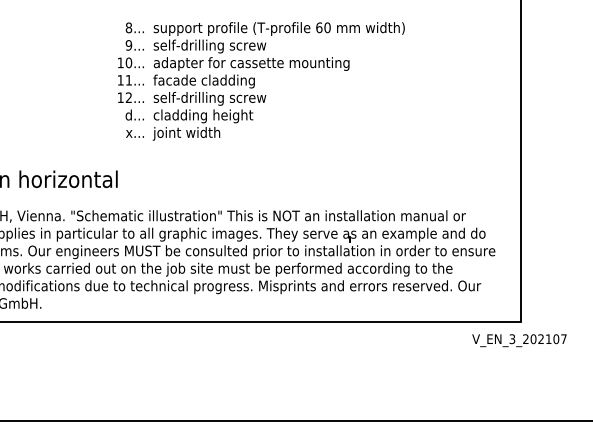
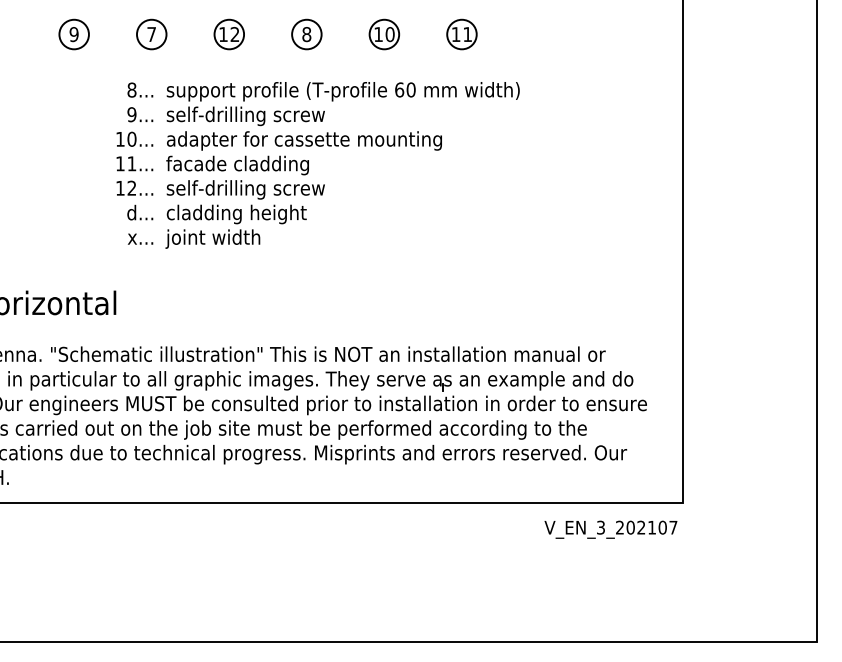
text: (519, 340) -> (610, 529), moved

